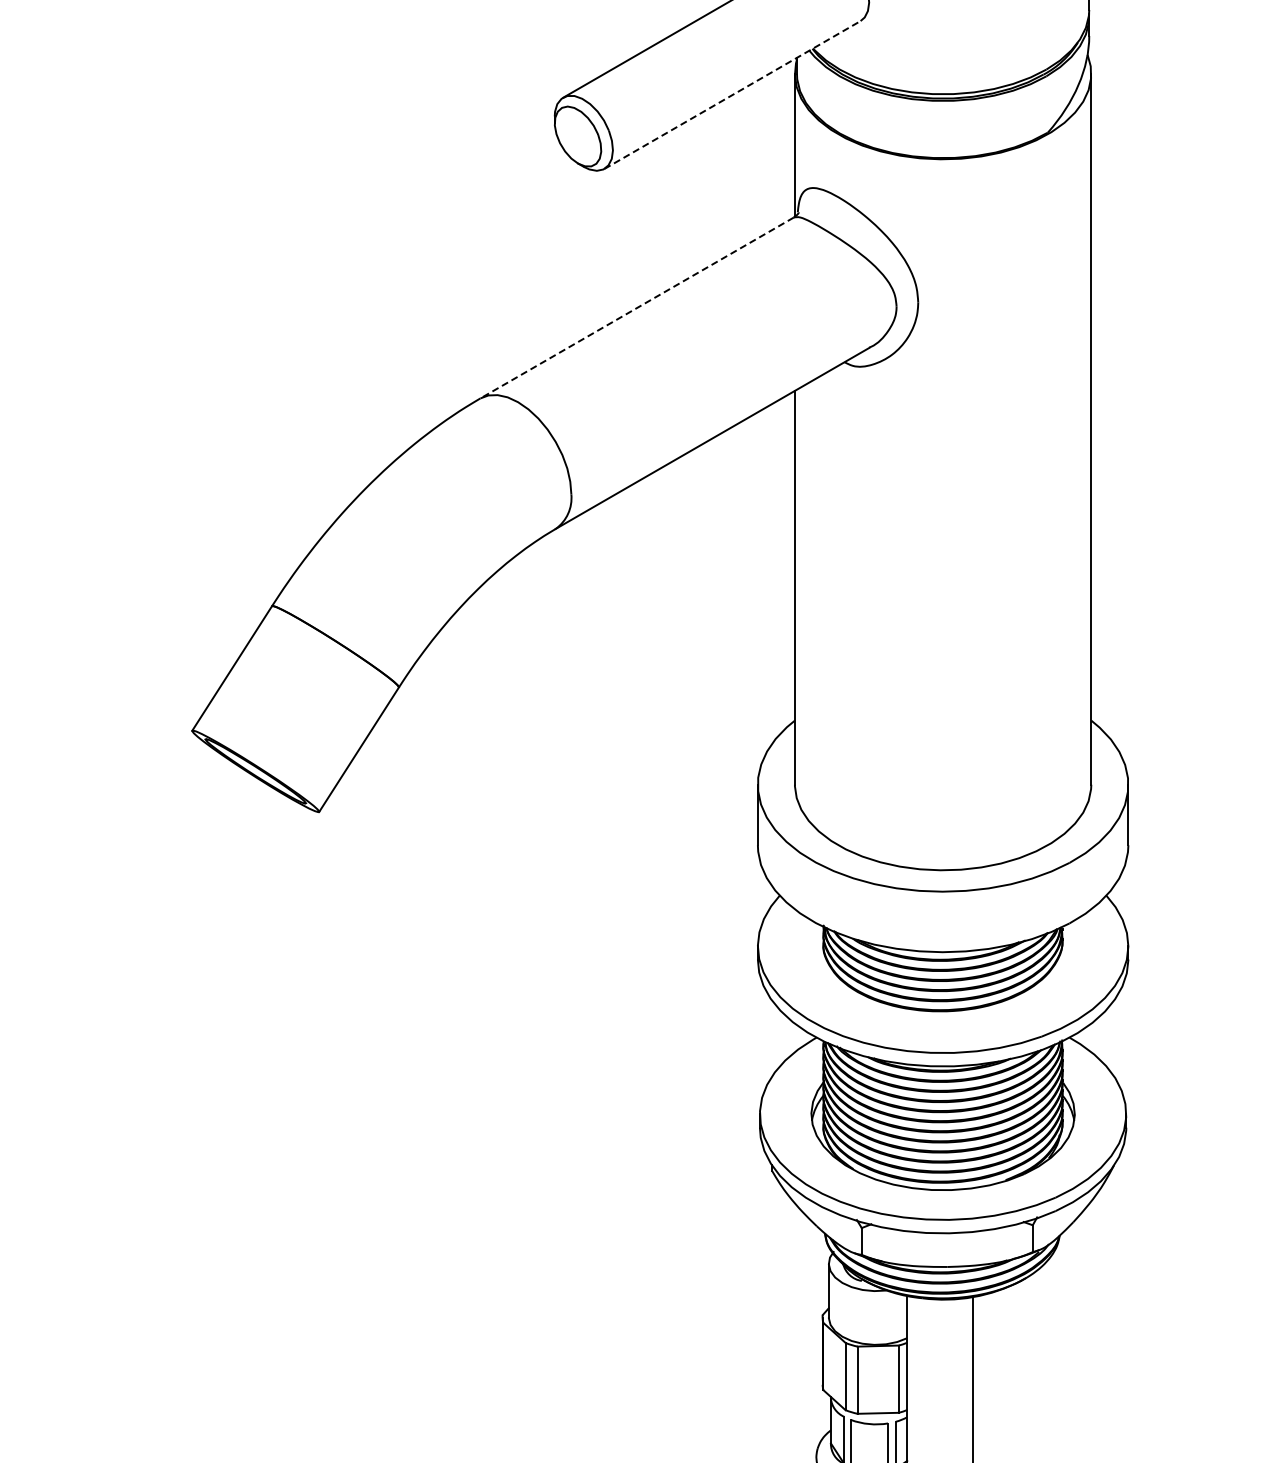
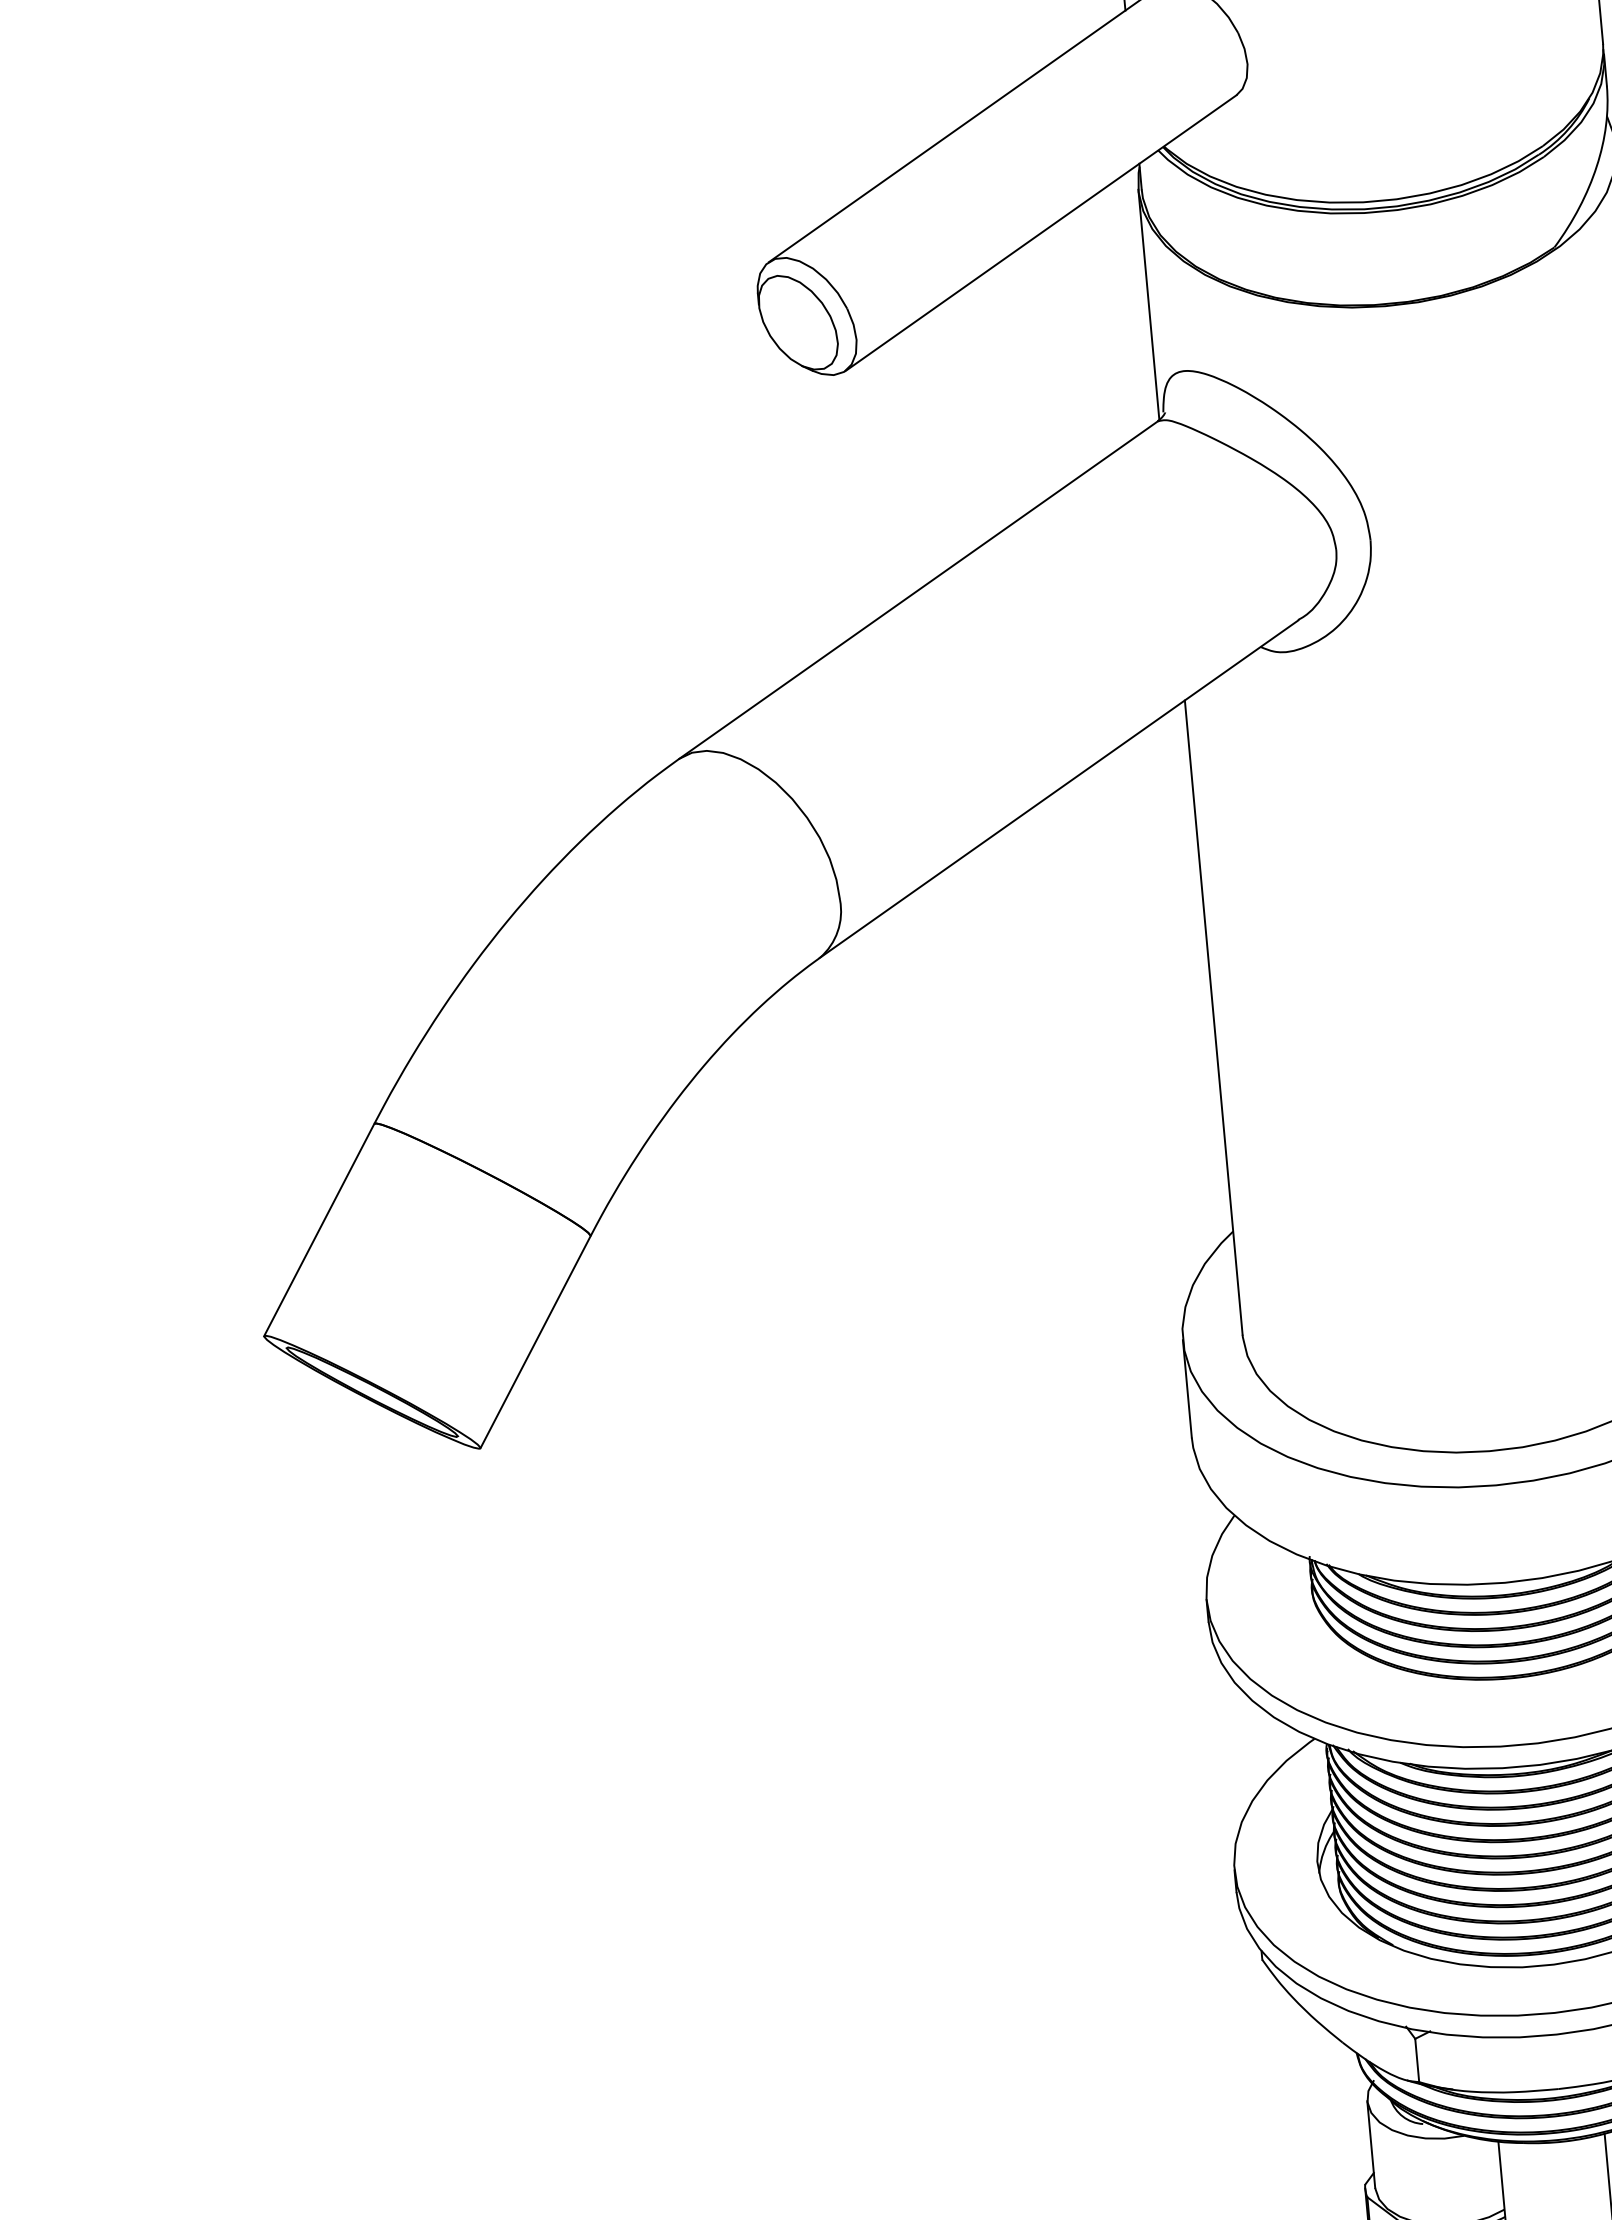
line: (732, 95) -> (1041, 233), dashed -> solid
line: (637, 307) -> (919, 589), dashed -> solid

